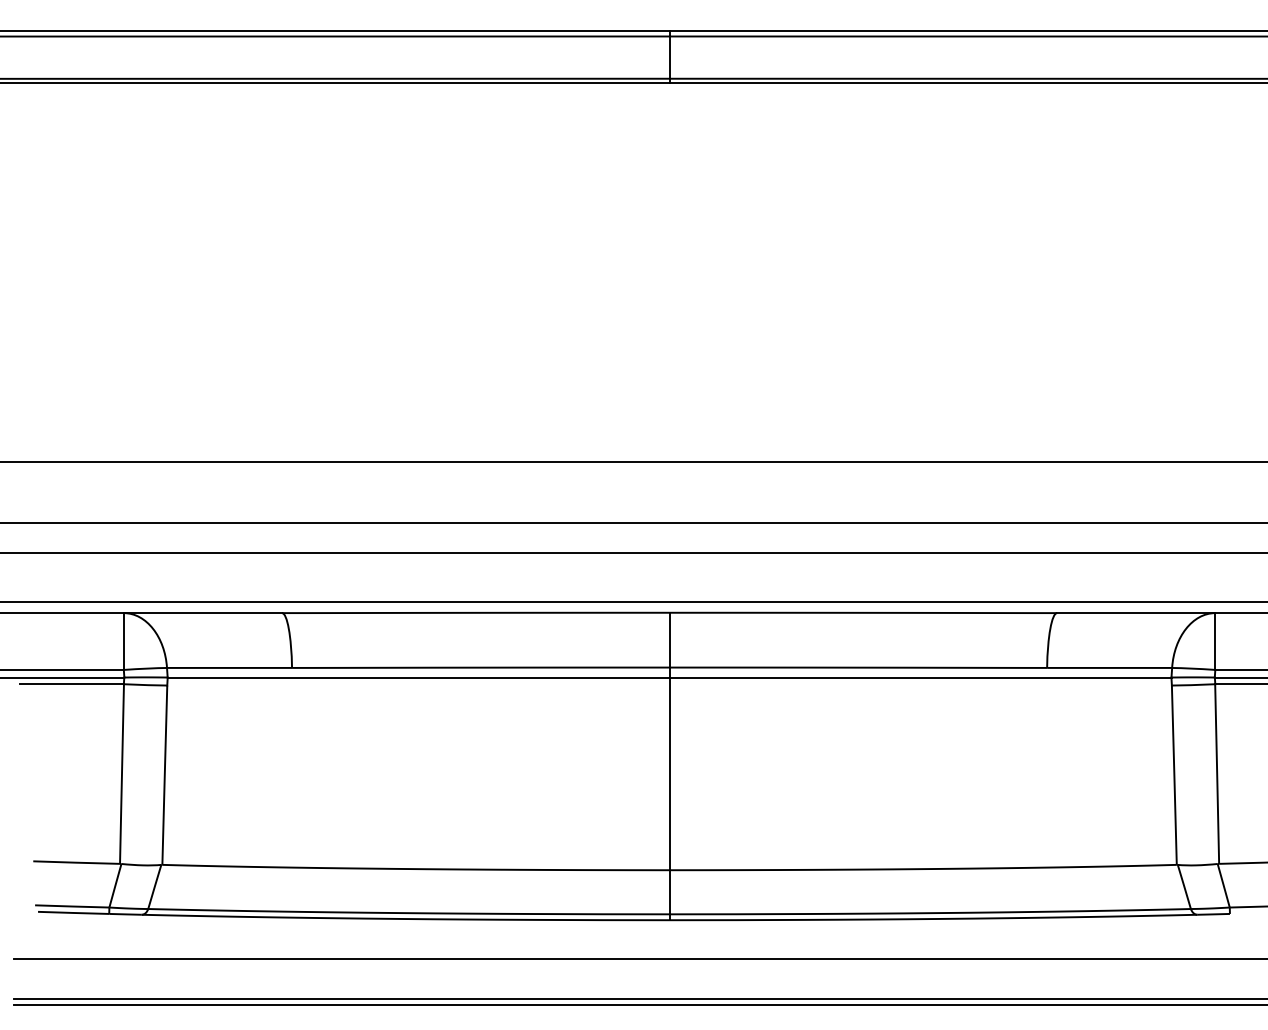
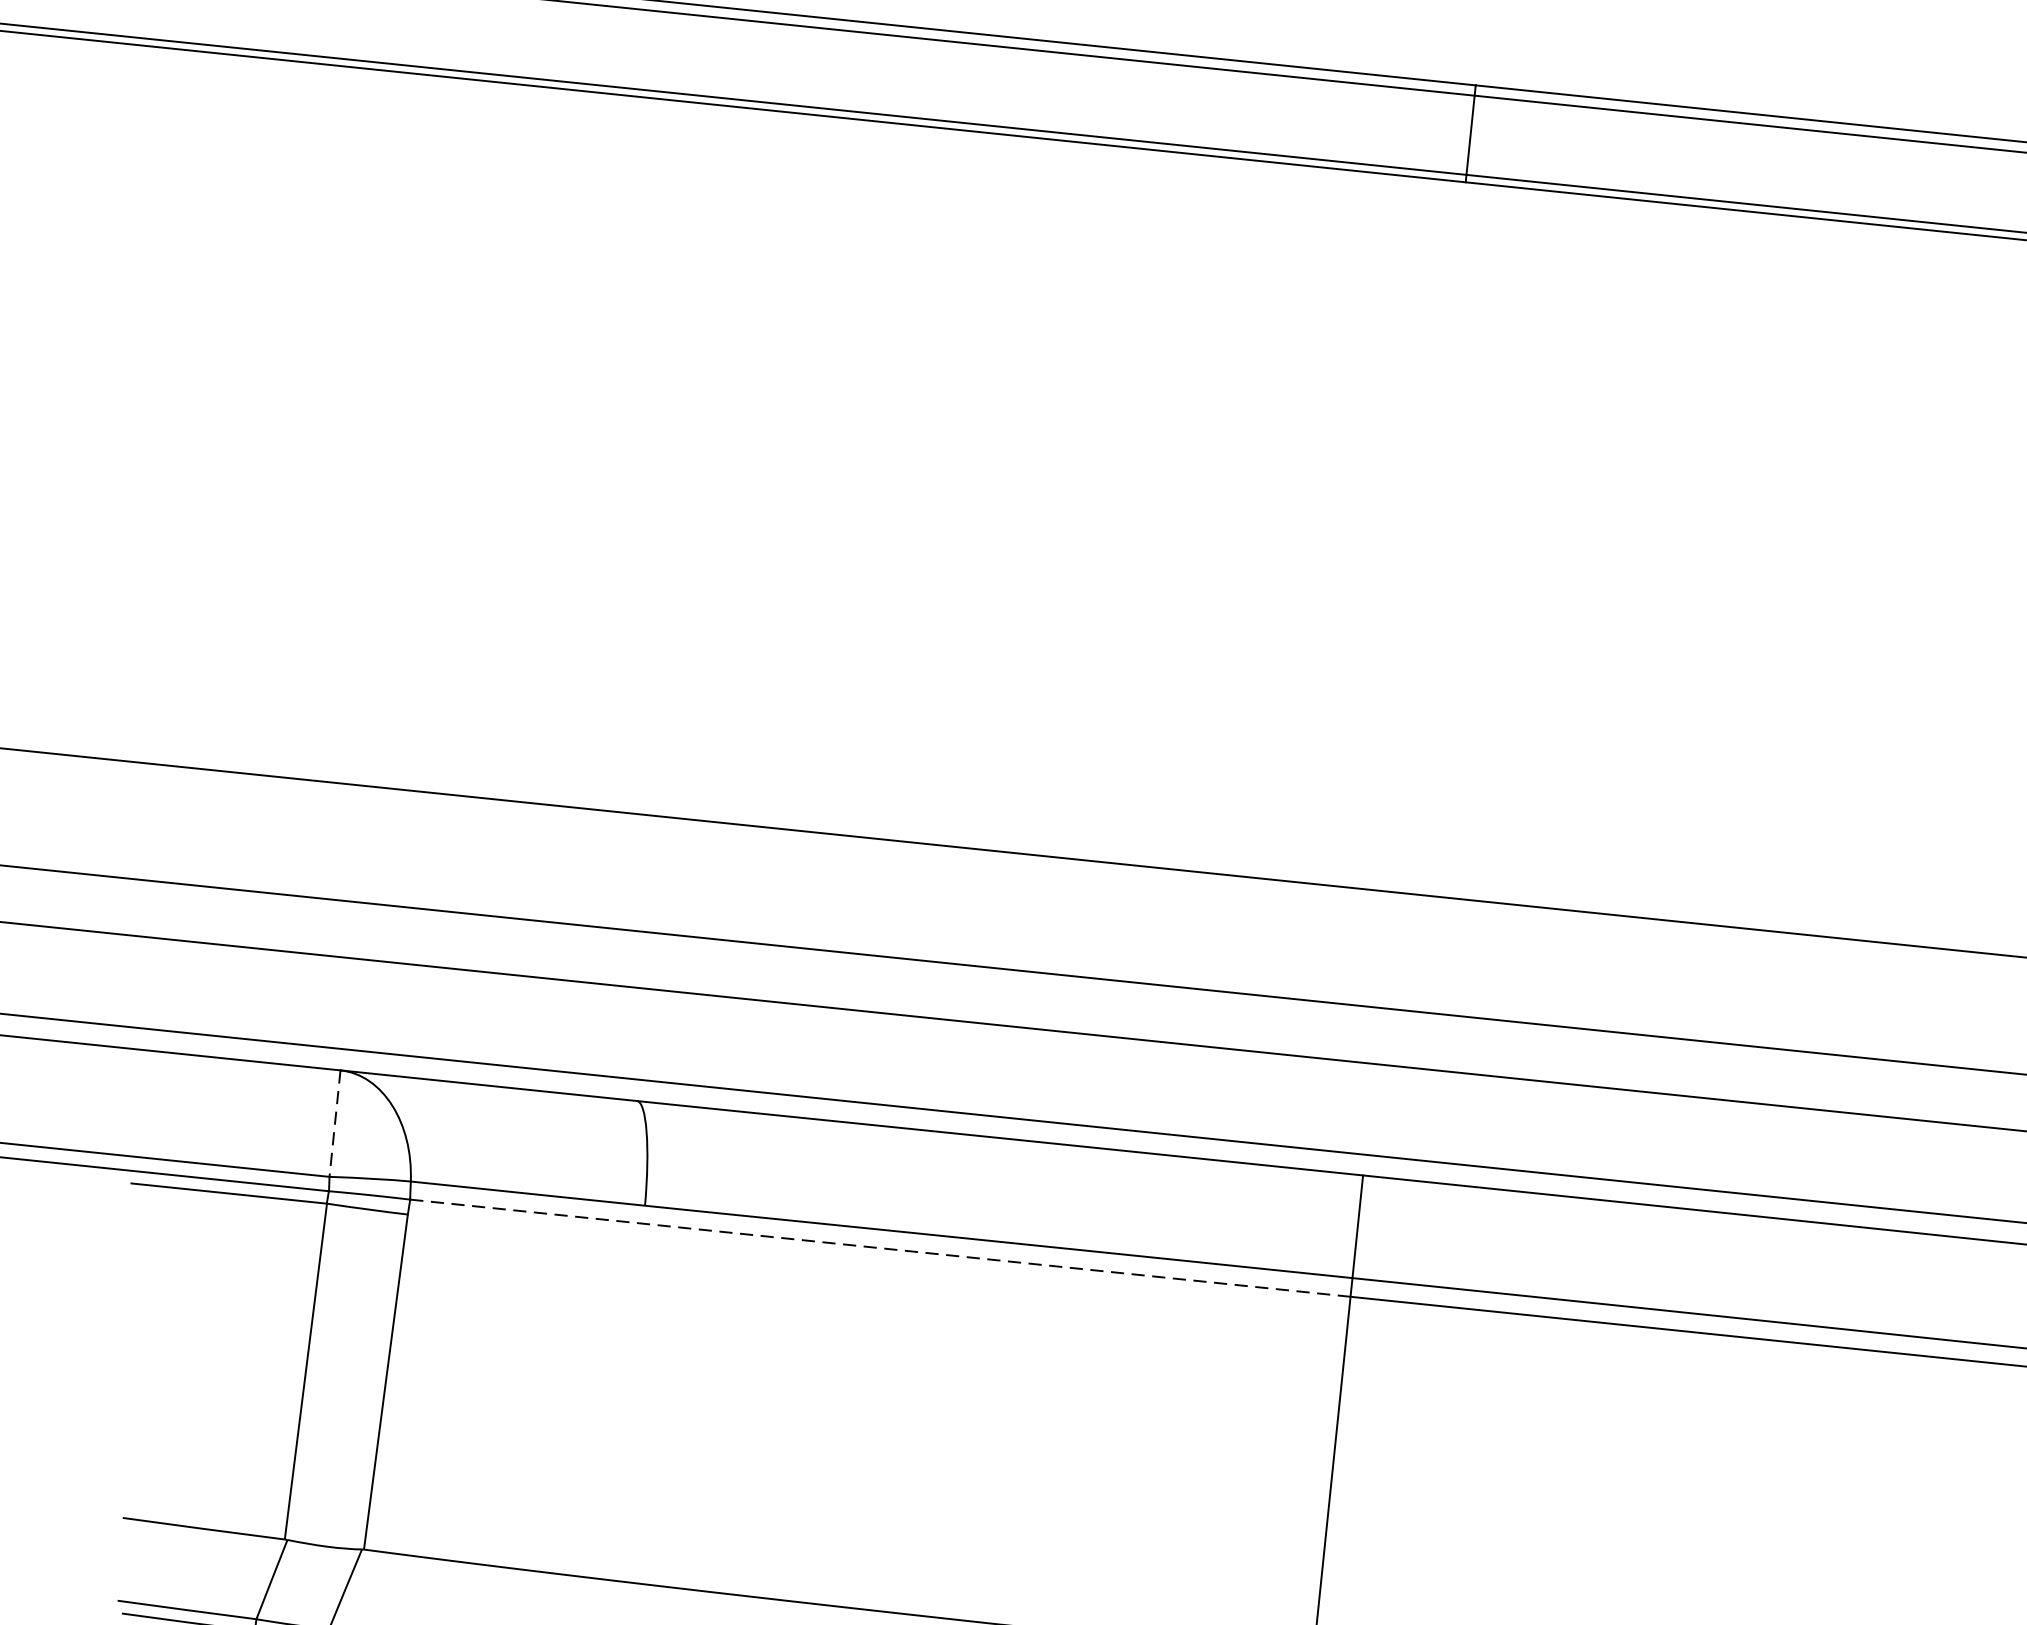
line: (123, 642) -> (334, 1125), solid -> dashed
line: (418, 677) -> (880, 1248), solid -> dashed

